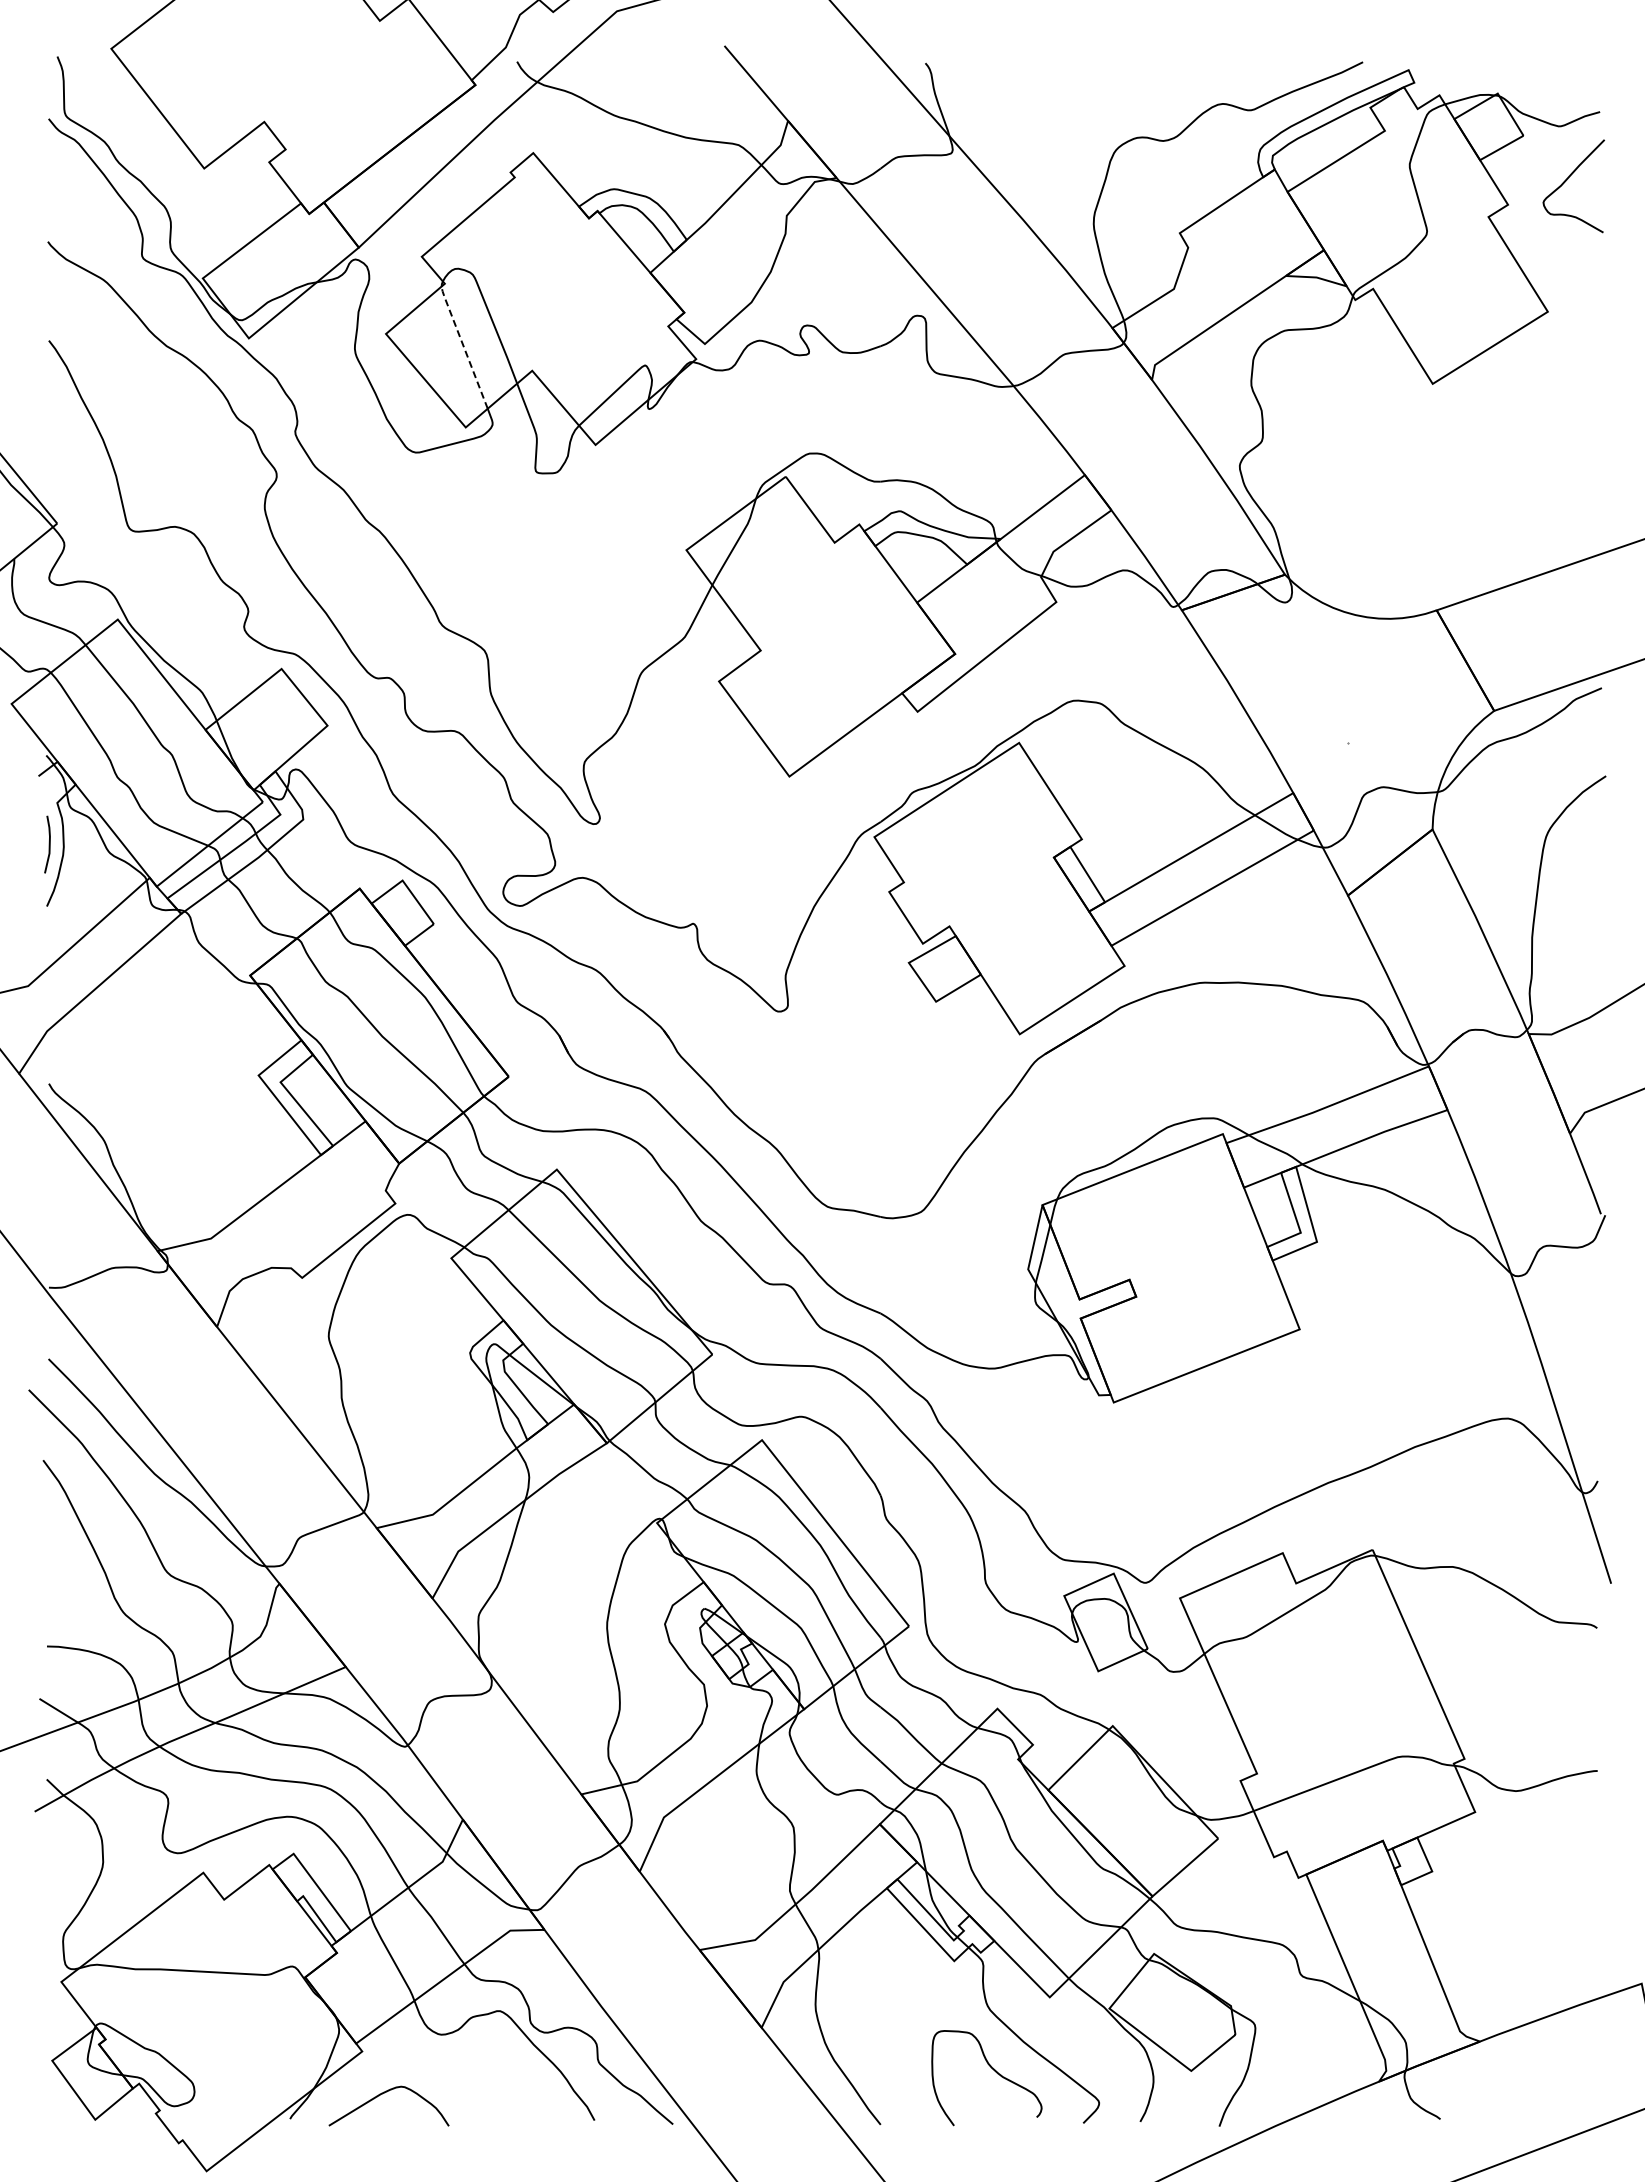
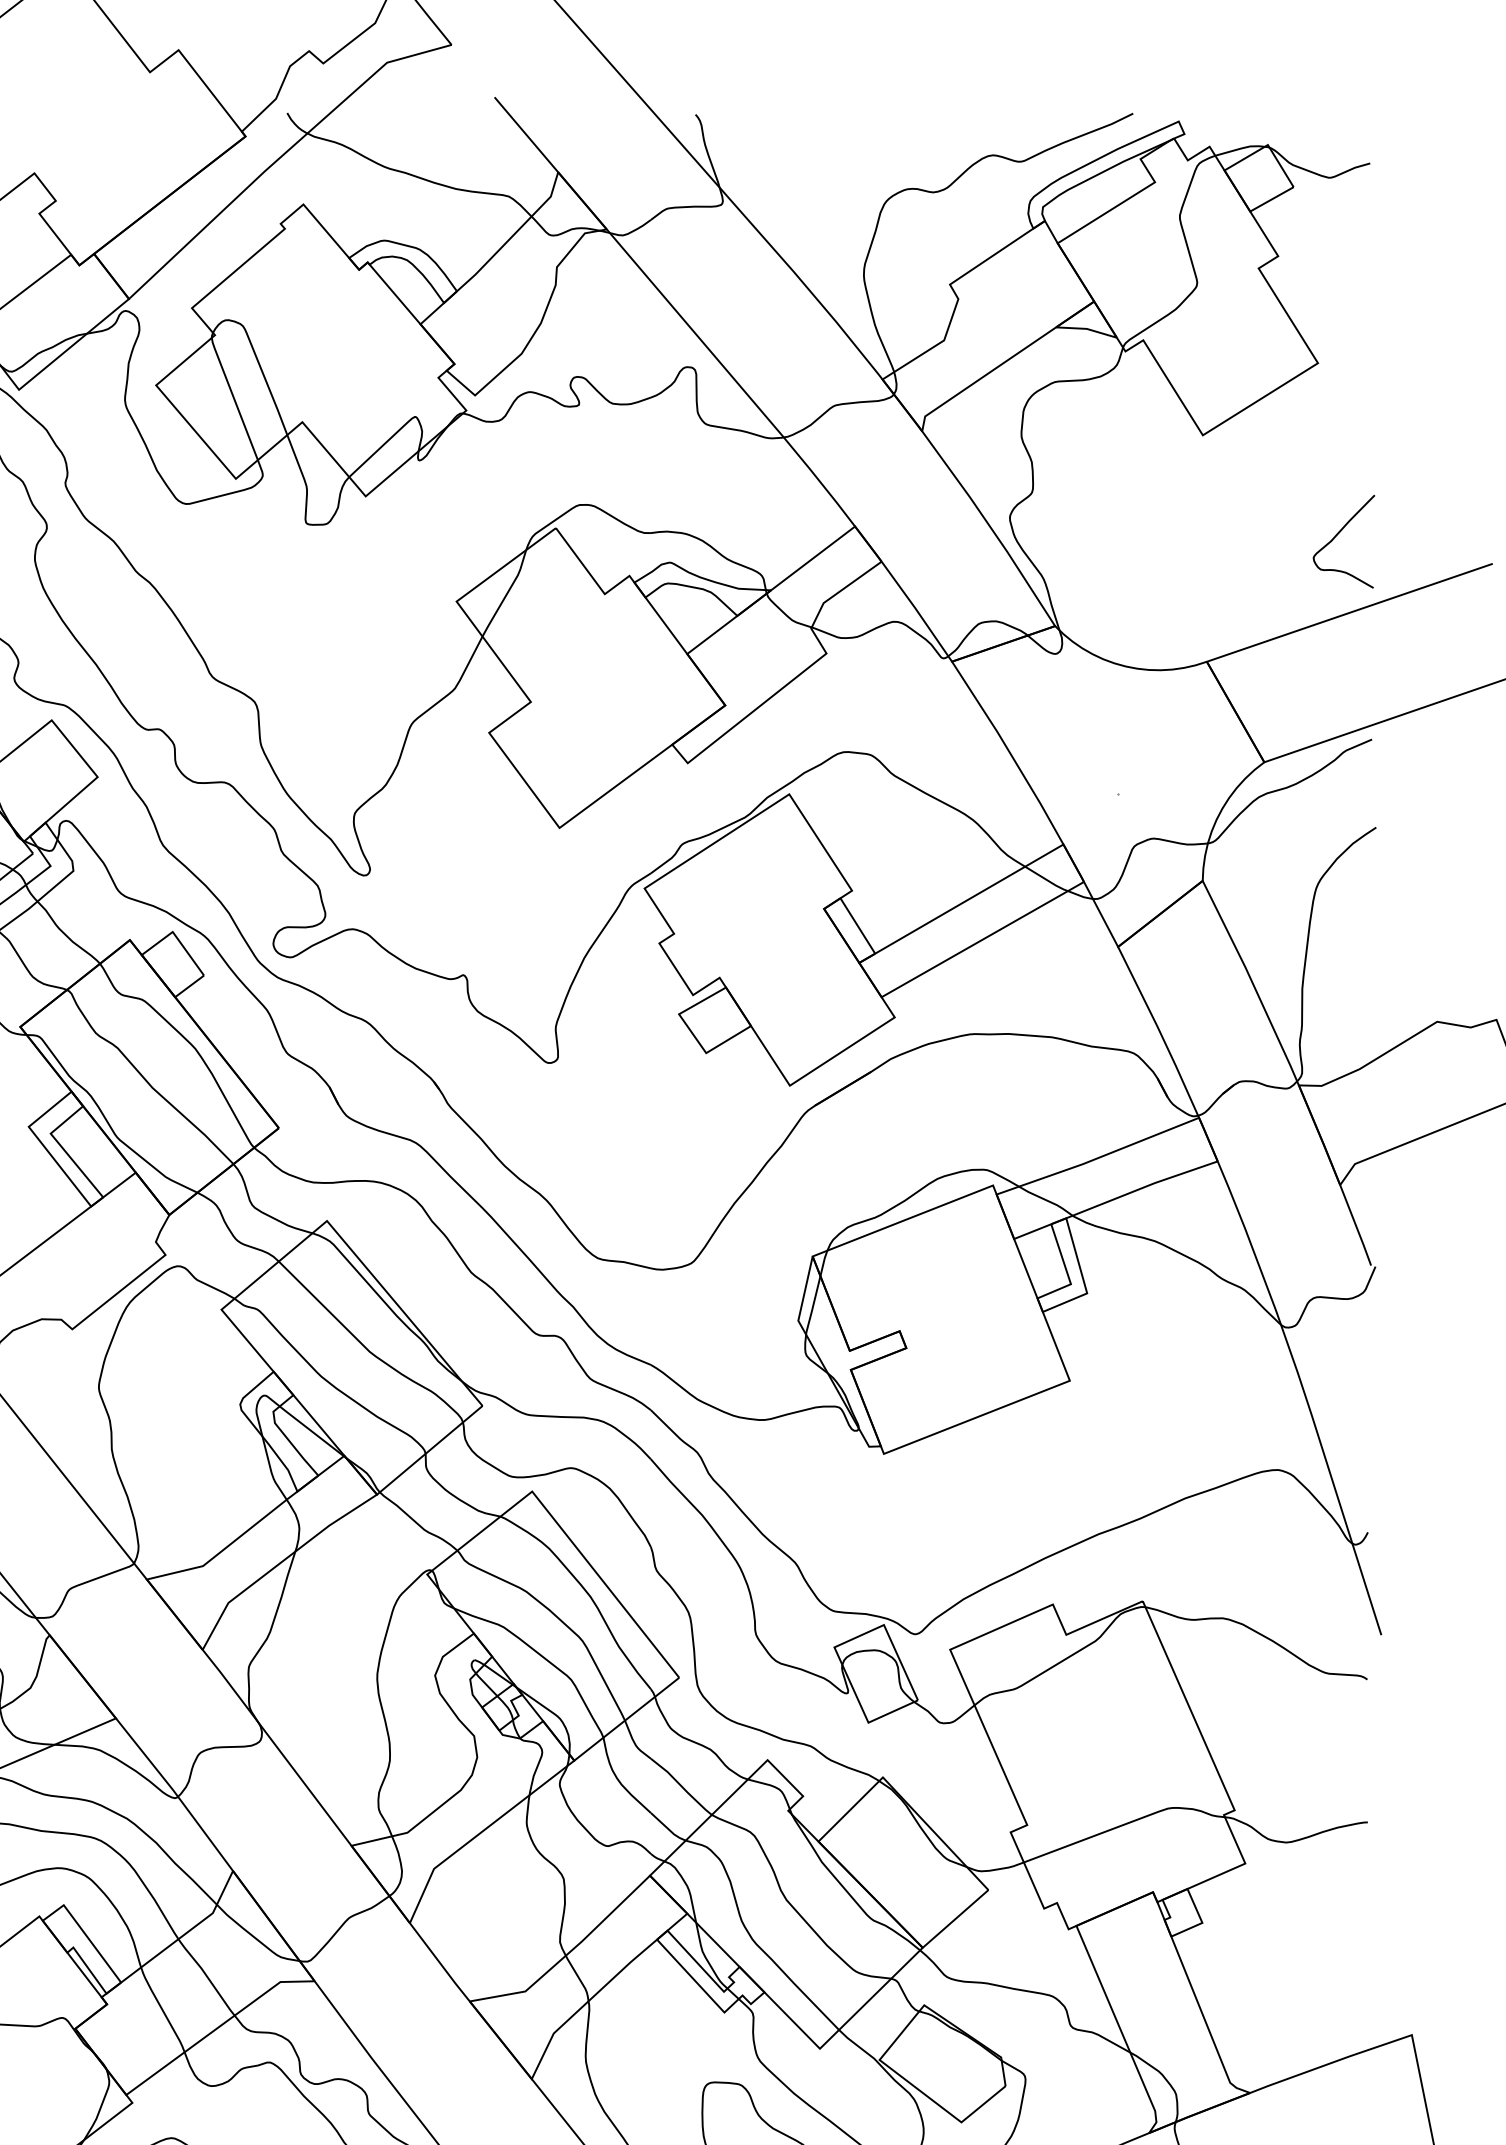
curve: (1567, 180) -> (1337, 535), moved
line: (463, 346) -> (233, 397), dashed -> solid

